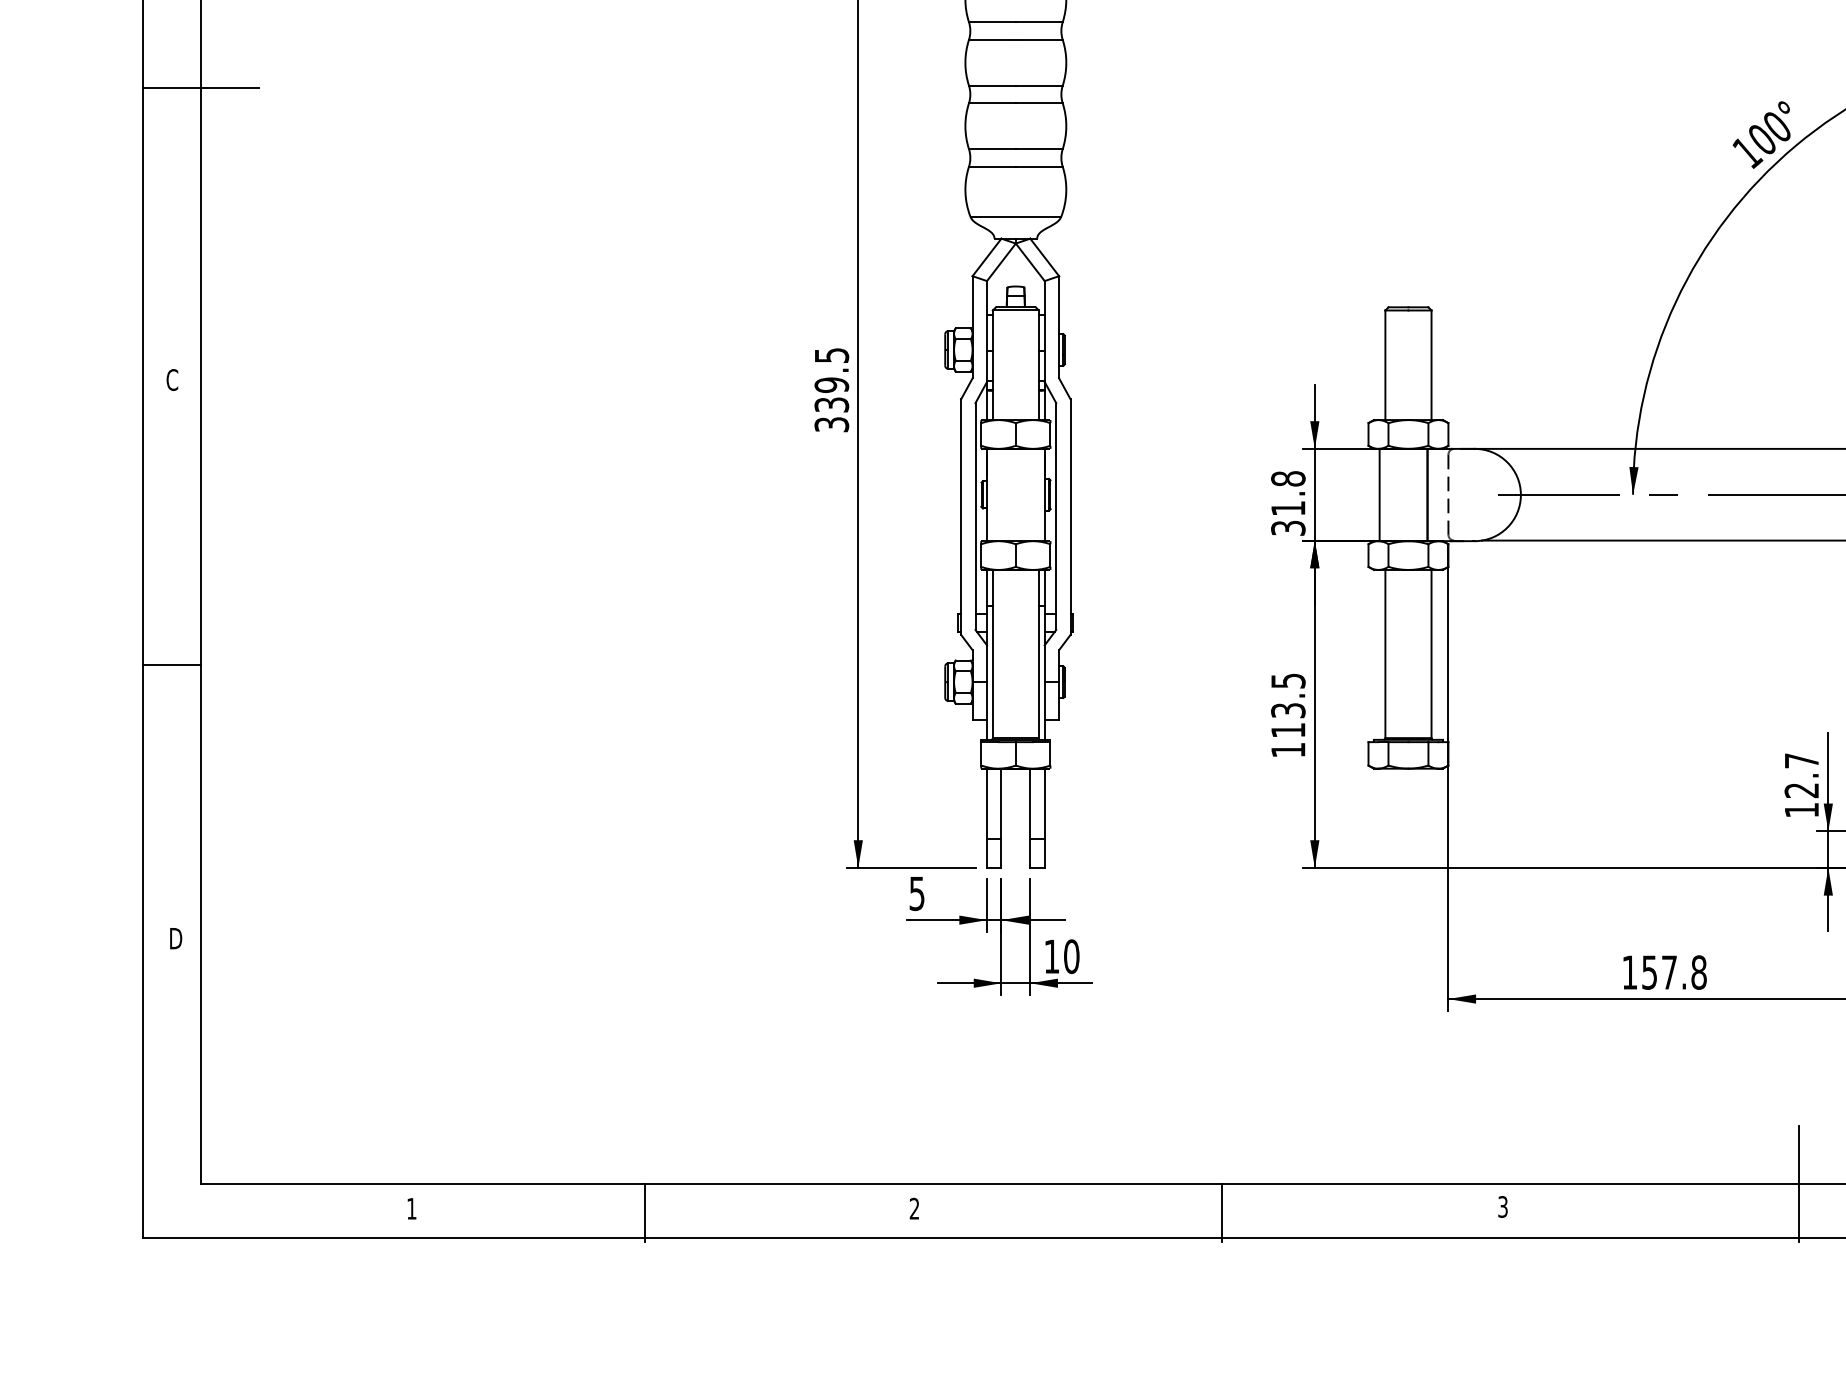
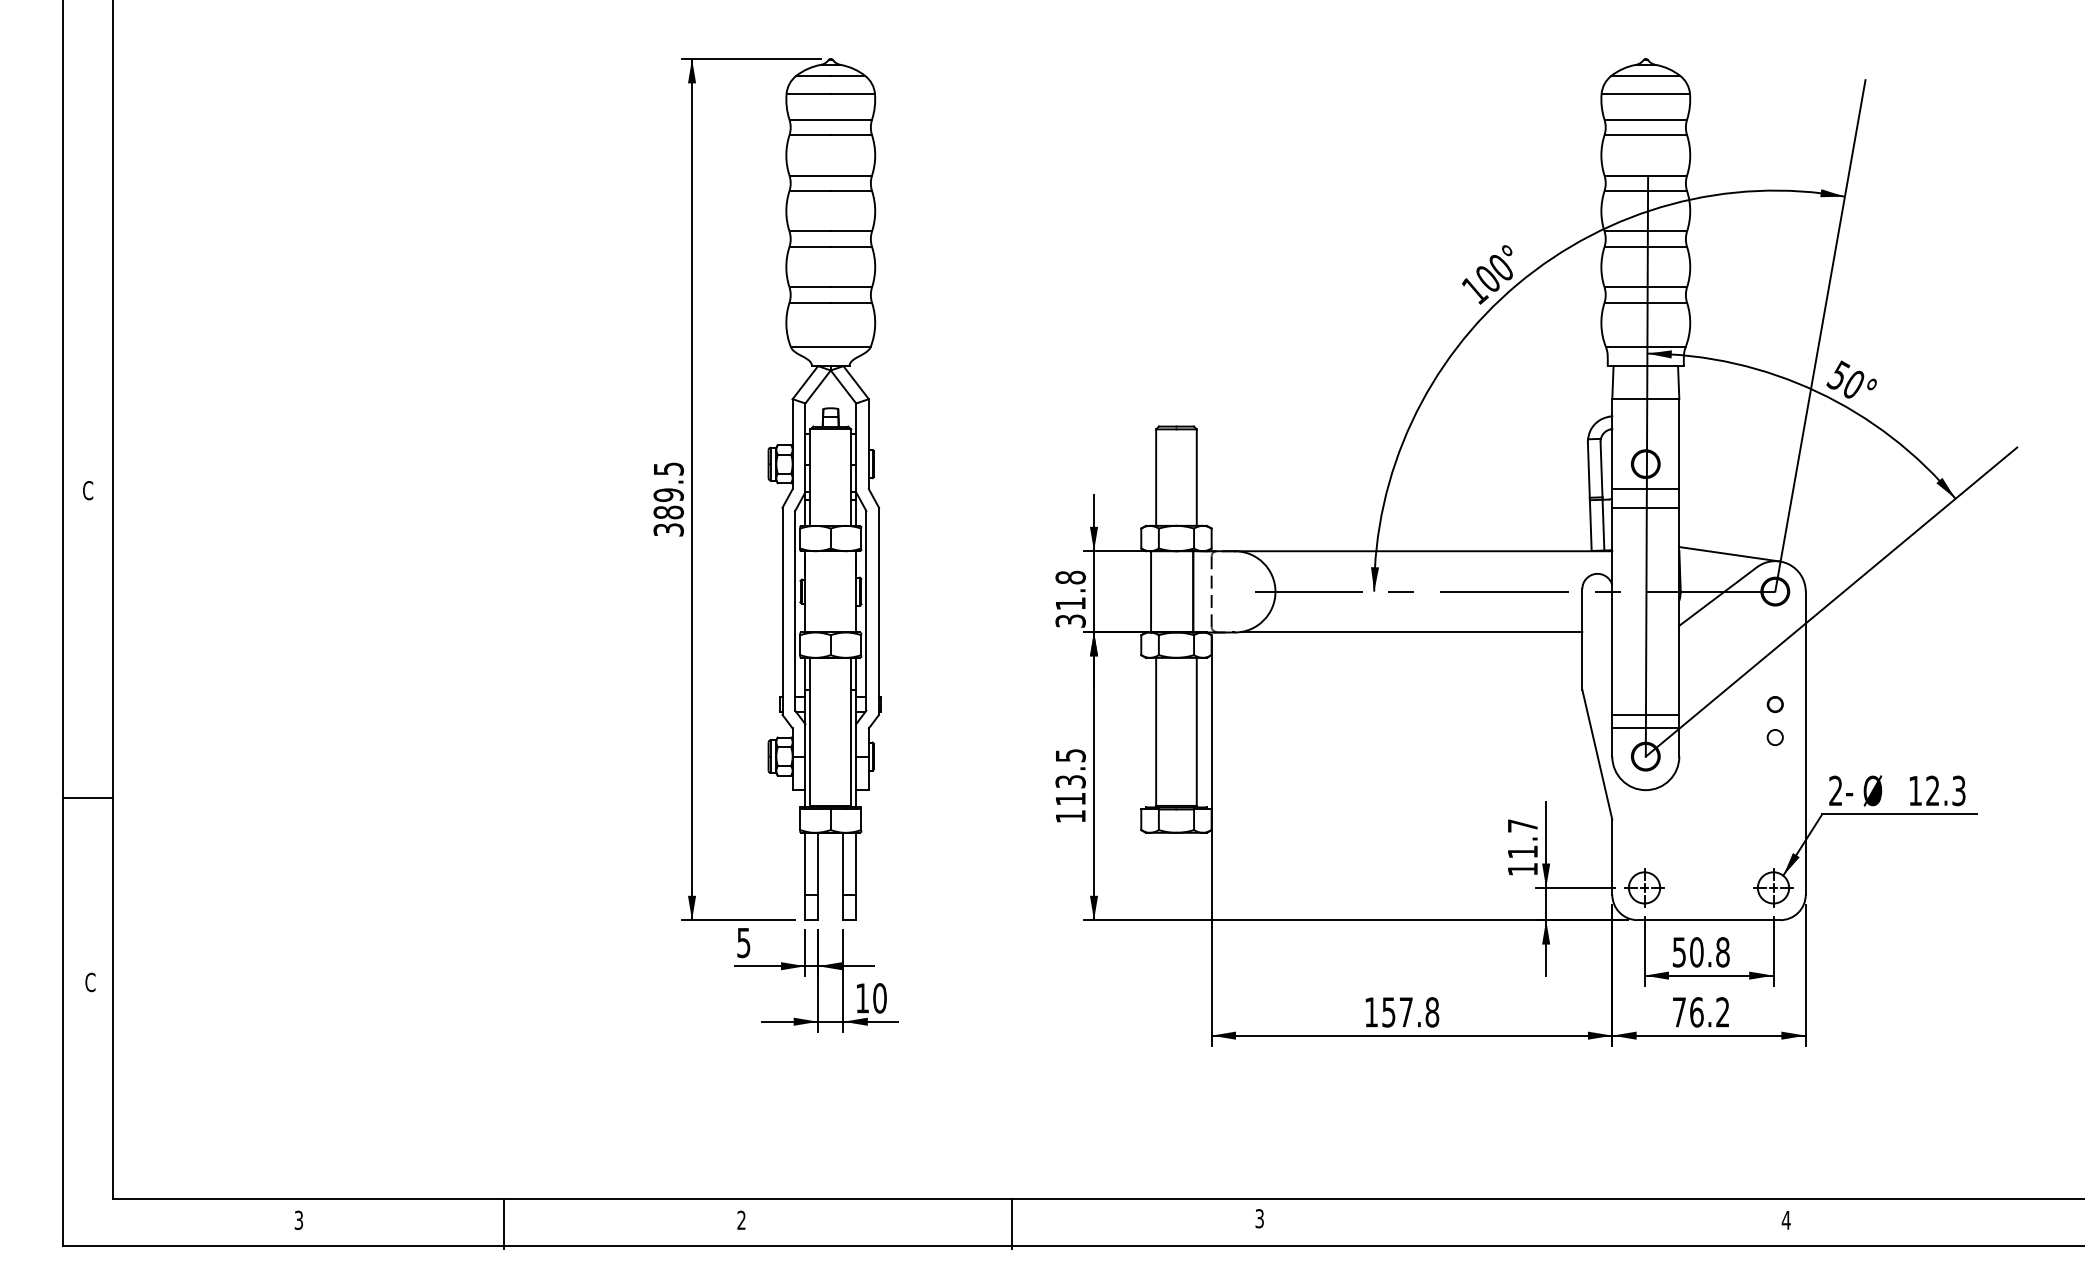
line: (201, 88) -> (113, 233), removed
text: (831, 404) -> (668, 512), 339.5 -> 389.5
line: (171, 664) -> (87, 797), moved
text: (1801, 789) -> (1522, 851), 12.7 -> 11.7
text: (175, 938) -> (90, 982), D -> C
line: (1798, 1183) -> (1519, 1198), removed
text: (411, 1208) -> (298, 1220), 1 -> 3

